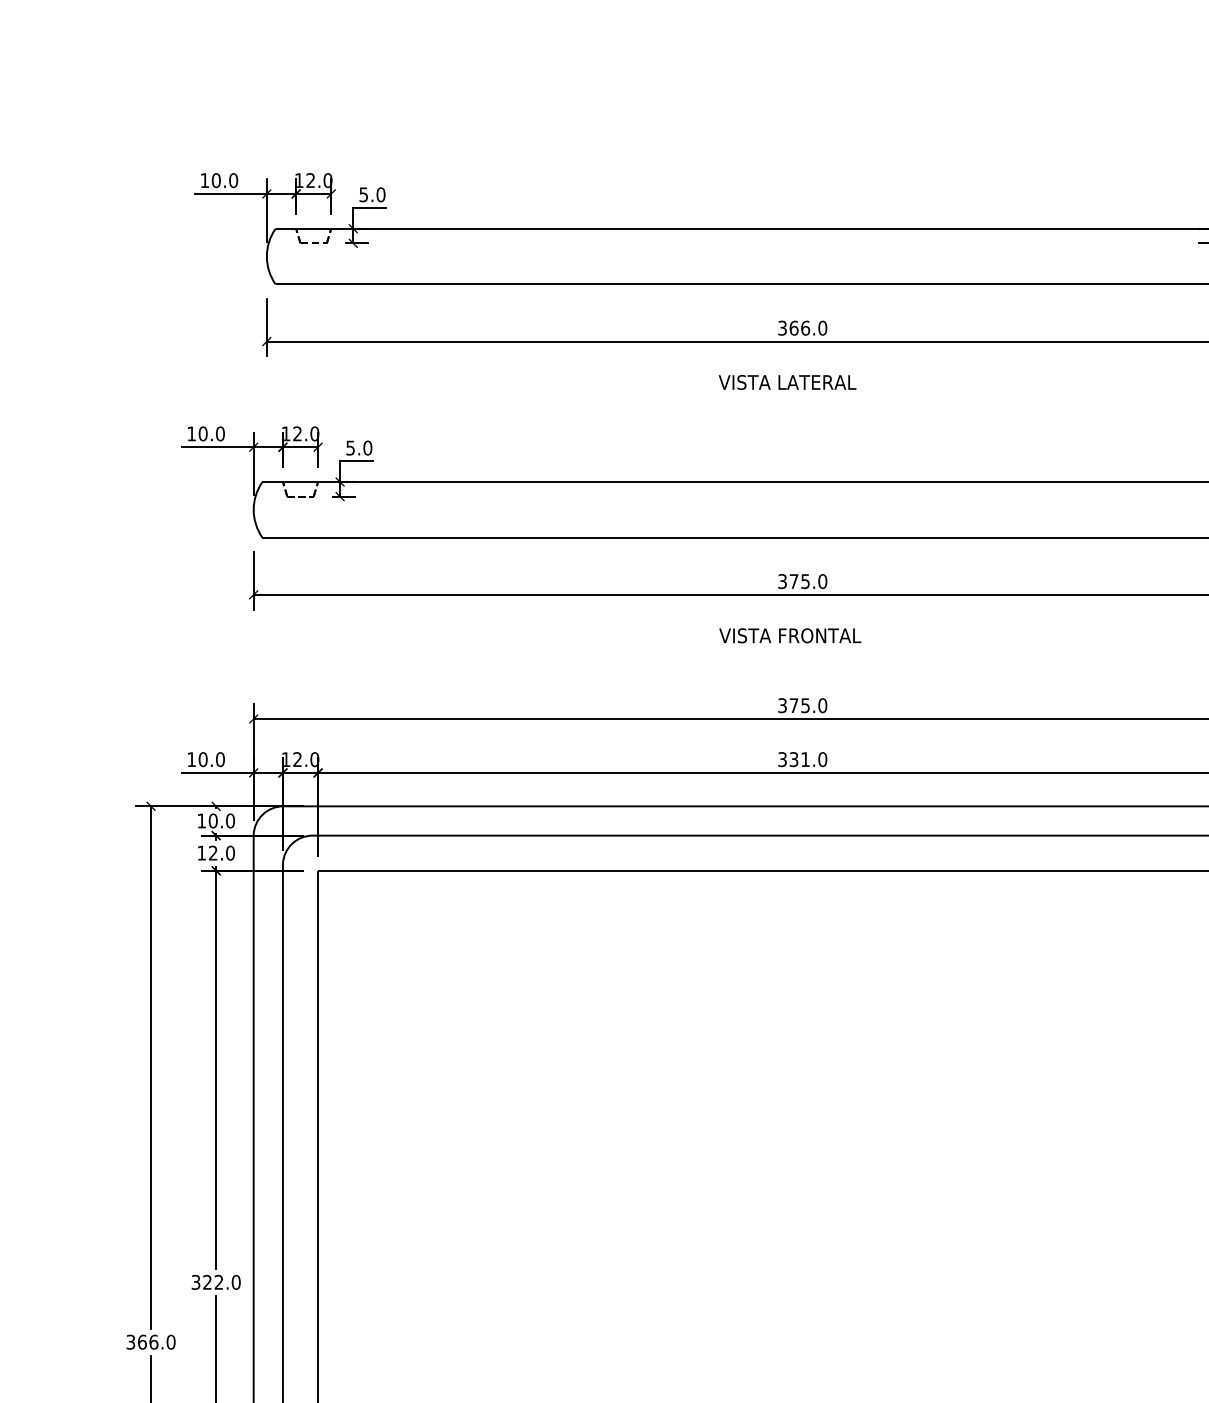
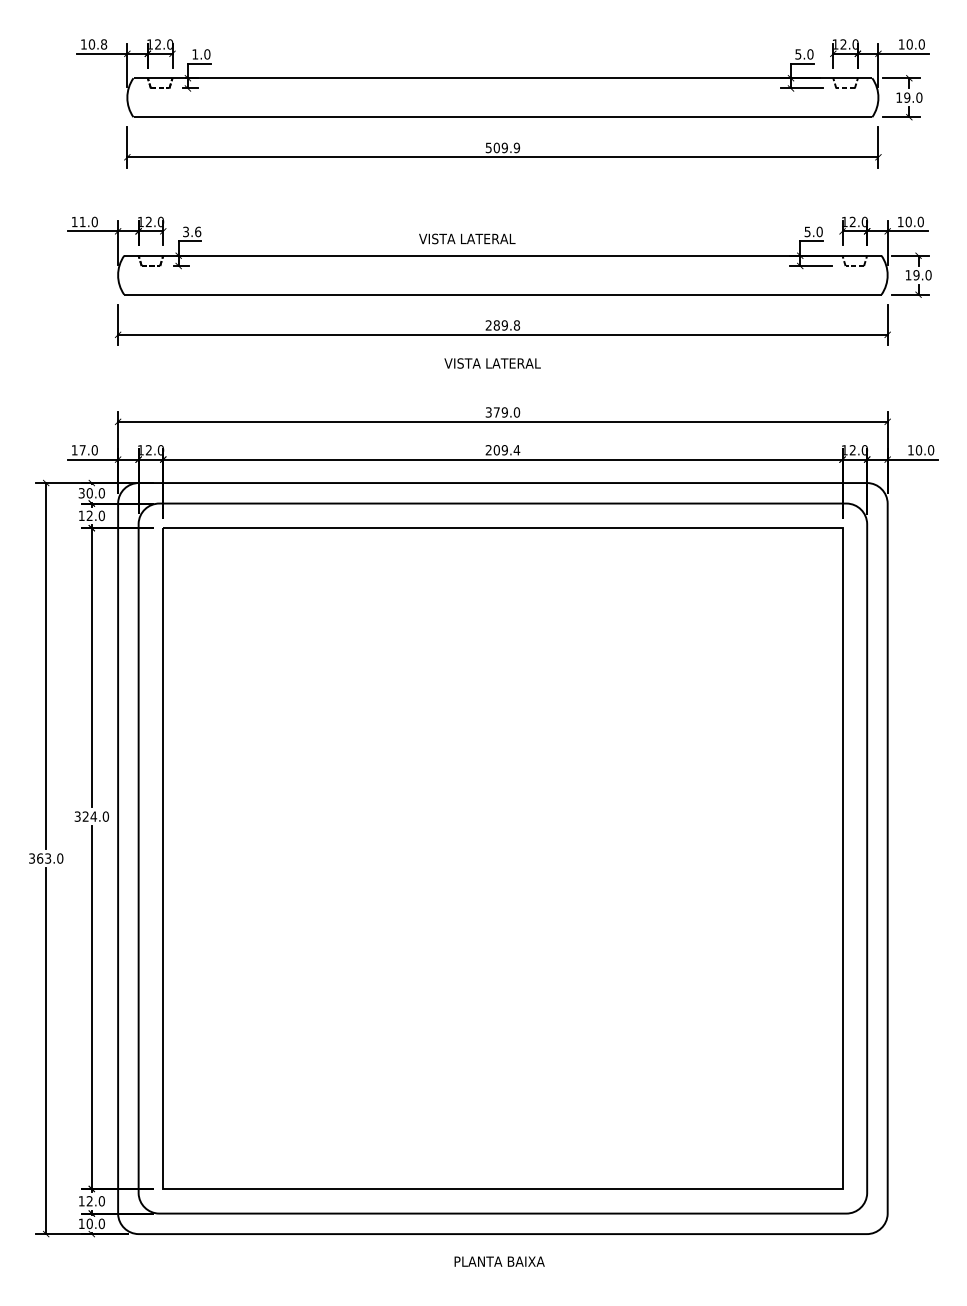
text: (232, 180) -> (103, 44), 10.0 -> 10.8
text: (364, 194) -> (195, 54), 5.0 -> 1.0
text: (802, 327) -> (502, 147), 366.0 -> 509.9
text: (787, 381) -> (467, 238), moved
text: (202, 433) -> (82, 221), 10.0 -> 11.0
text: (359, 447) -> (192, 231), 5.0 -> 3.6
text: (802, 581) -> (502, 325), 375.0 -> 289.8
text: (820, 635) -> (515, 363), VISTA FRONTAL -> VISTA LATERAL
text: (805, 705) -> (504, 412), 375.0 -> 379.0
text: (202, 759) -> (82, 450), 10.0 -> 17.0
text: (802, 759) -> (502, 450), 331.0 -> 209.4
text: (201, 821) -> (81, 493), 10.0 -> 30.0
text: (218, 1282) -> (93, 816), 322.0 -> 324.0
text: (154, 1342) -> (48, 858), 366.0 -> 363.0

